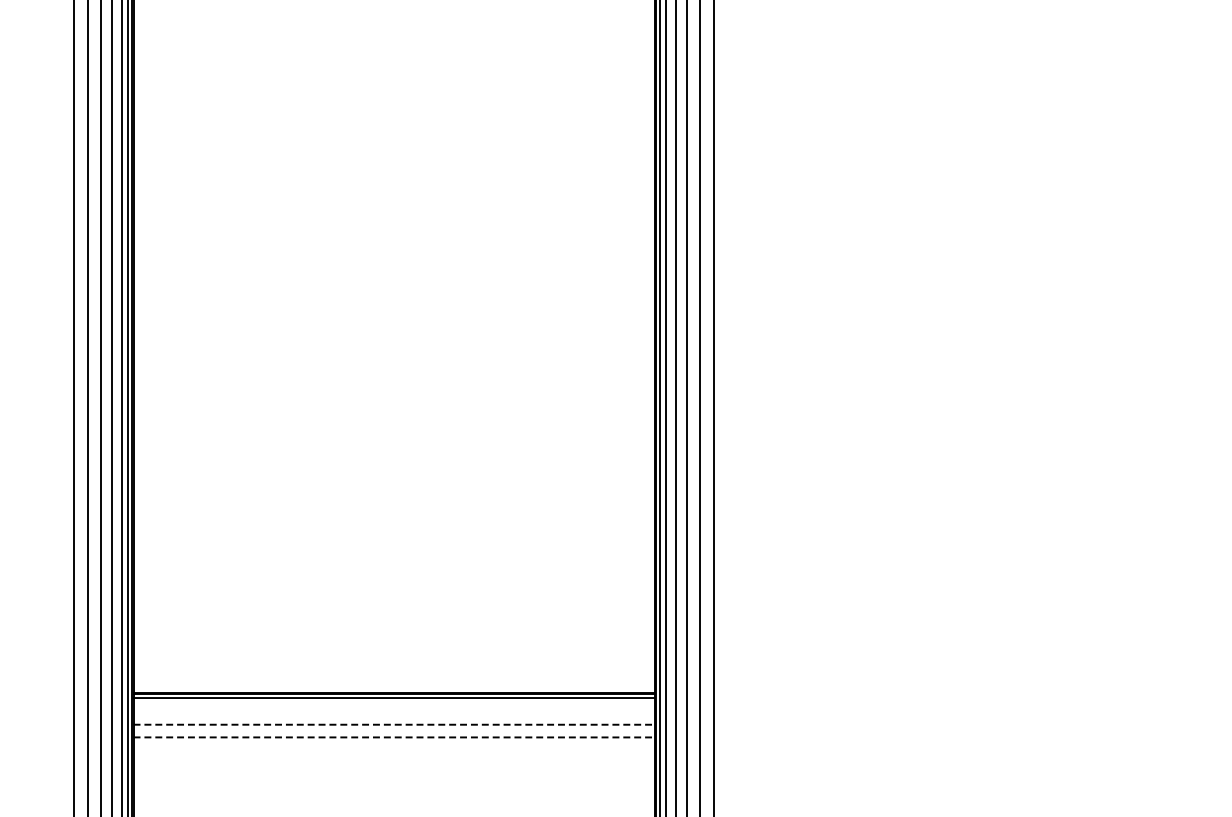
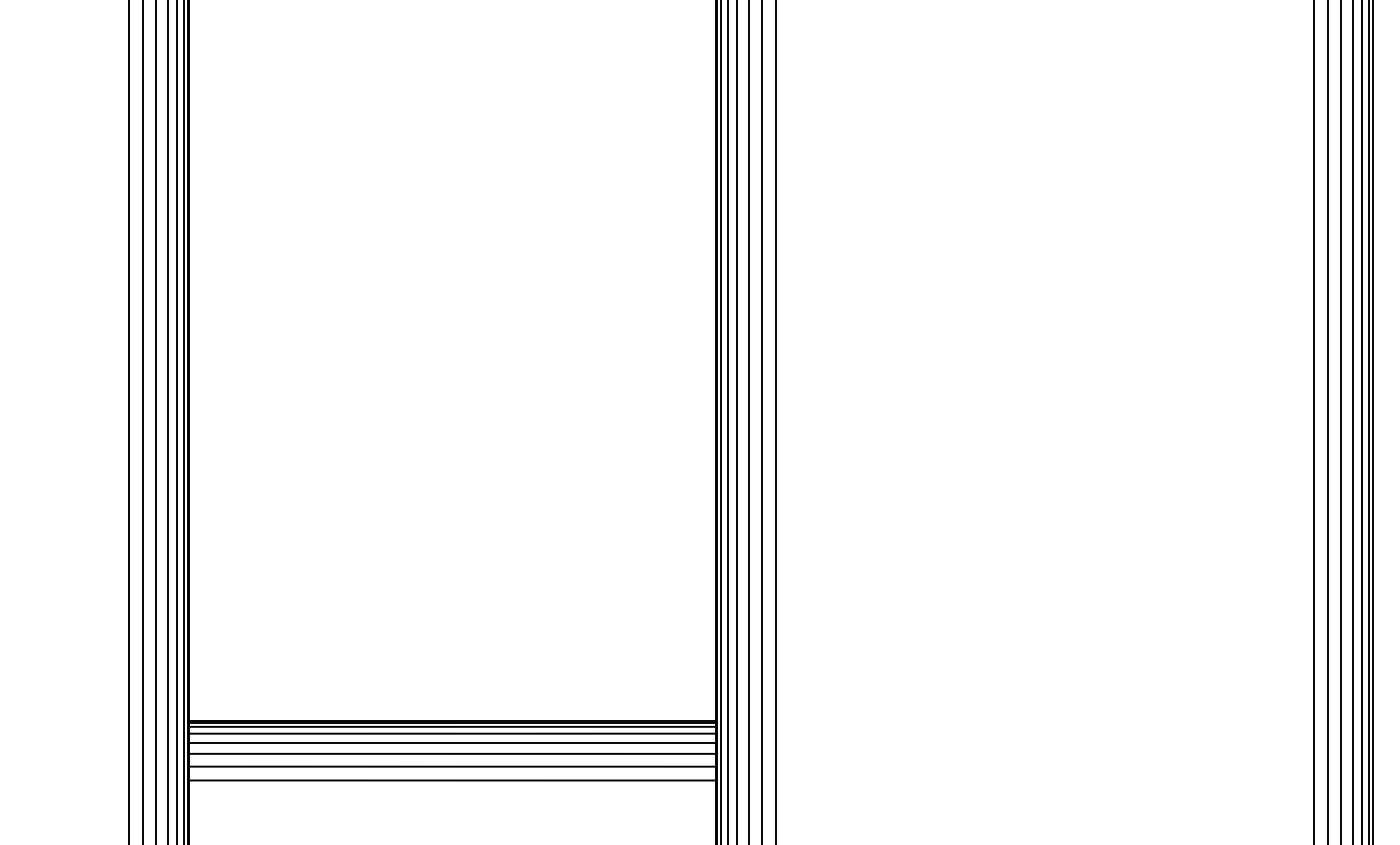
line: (394, 704) -> (452, 733), added
line: (394, 713) -> (452, 742), added
line: (394, 724) -> (452, 753), dashed -> solid
line: (394, 737) -> (452, 766), dashed -> solid
line: (394, 751) -> (452, 780), added

